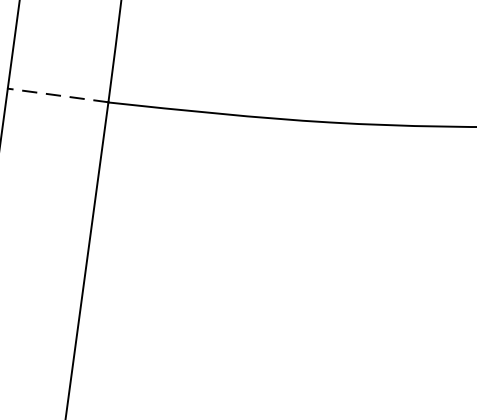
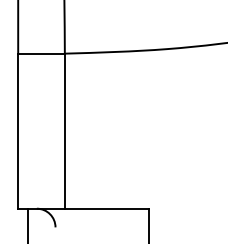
line: (58, 95) -> (41, 53), dashed -> solid

